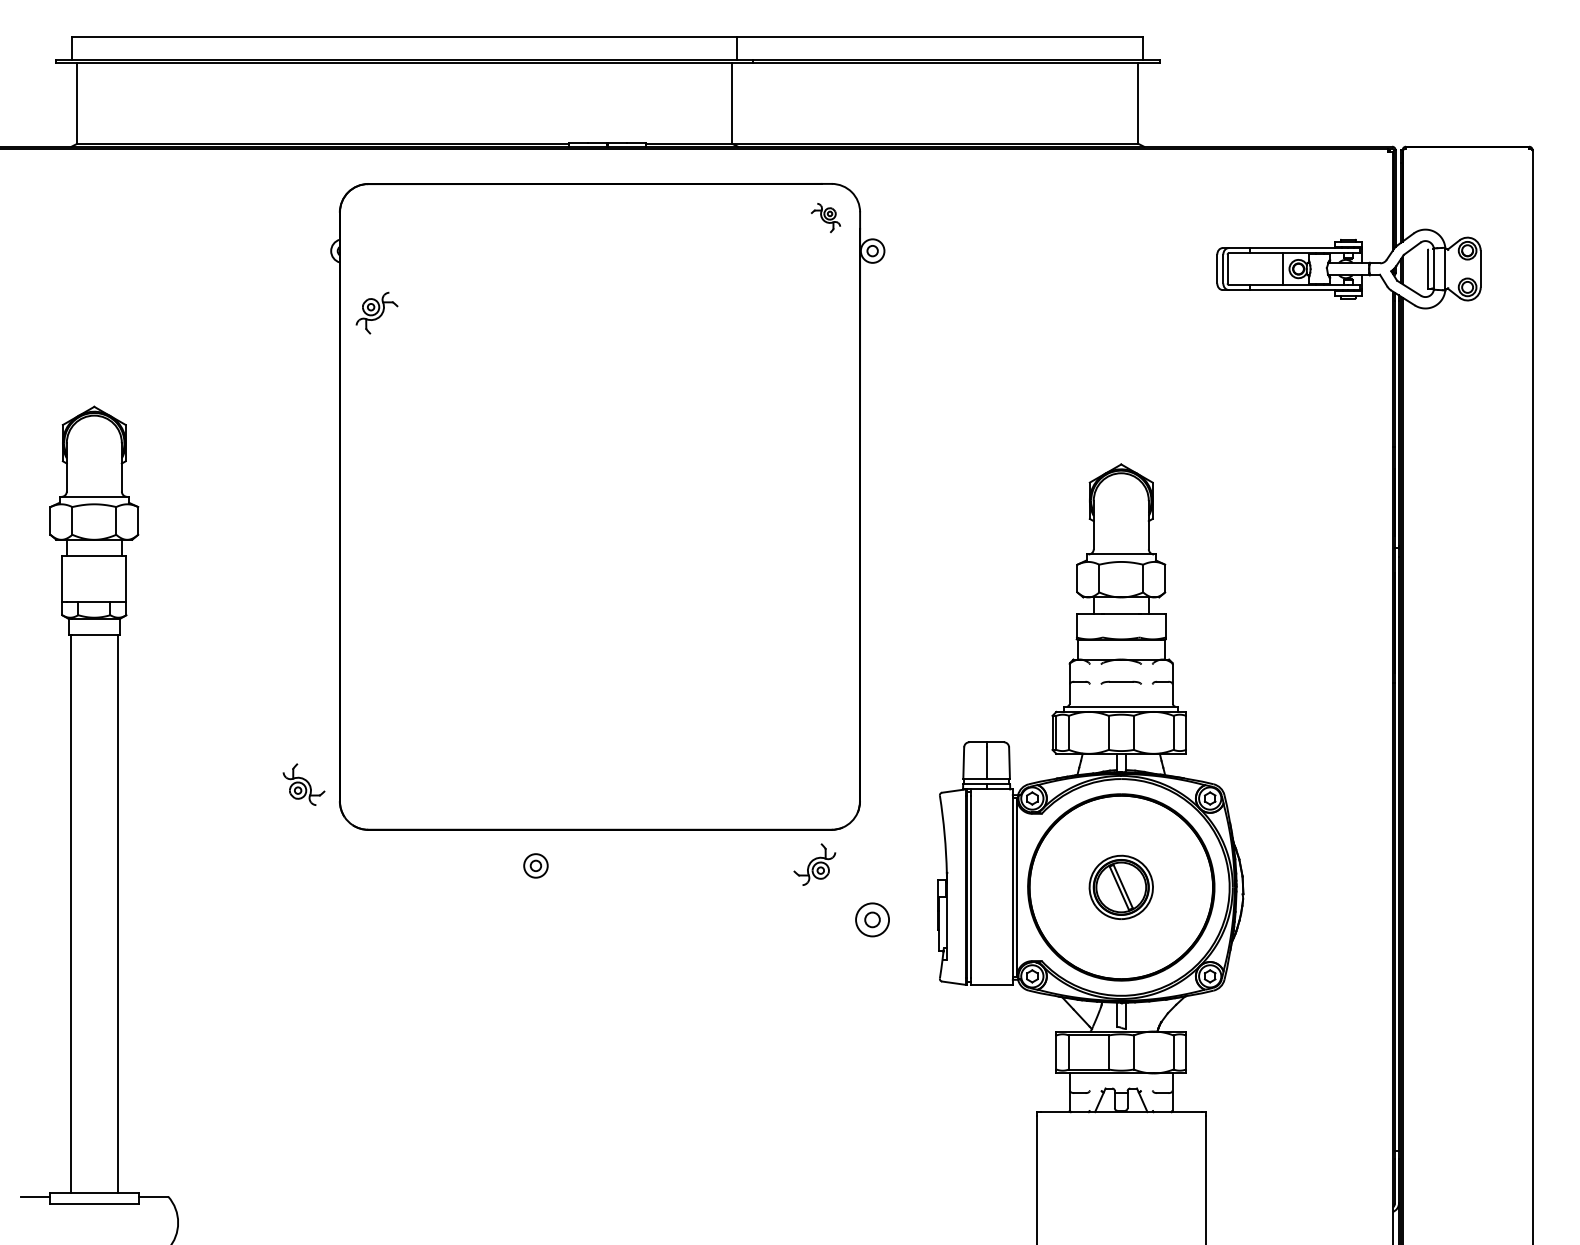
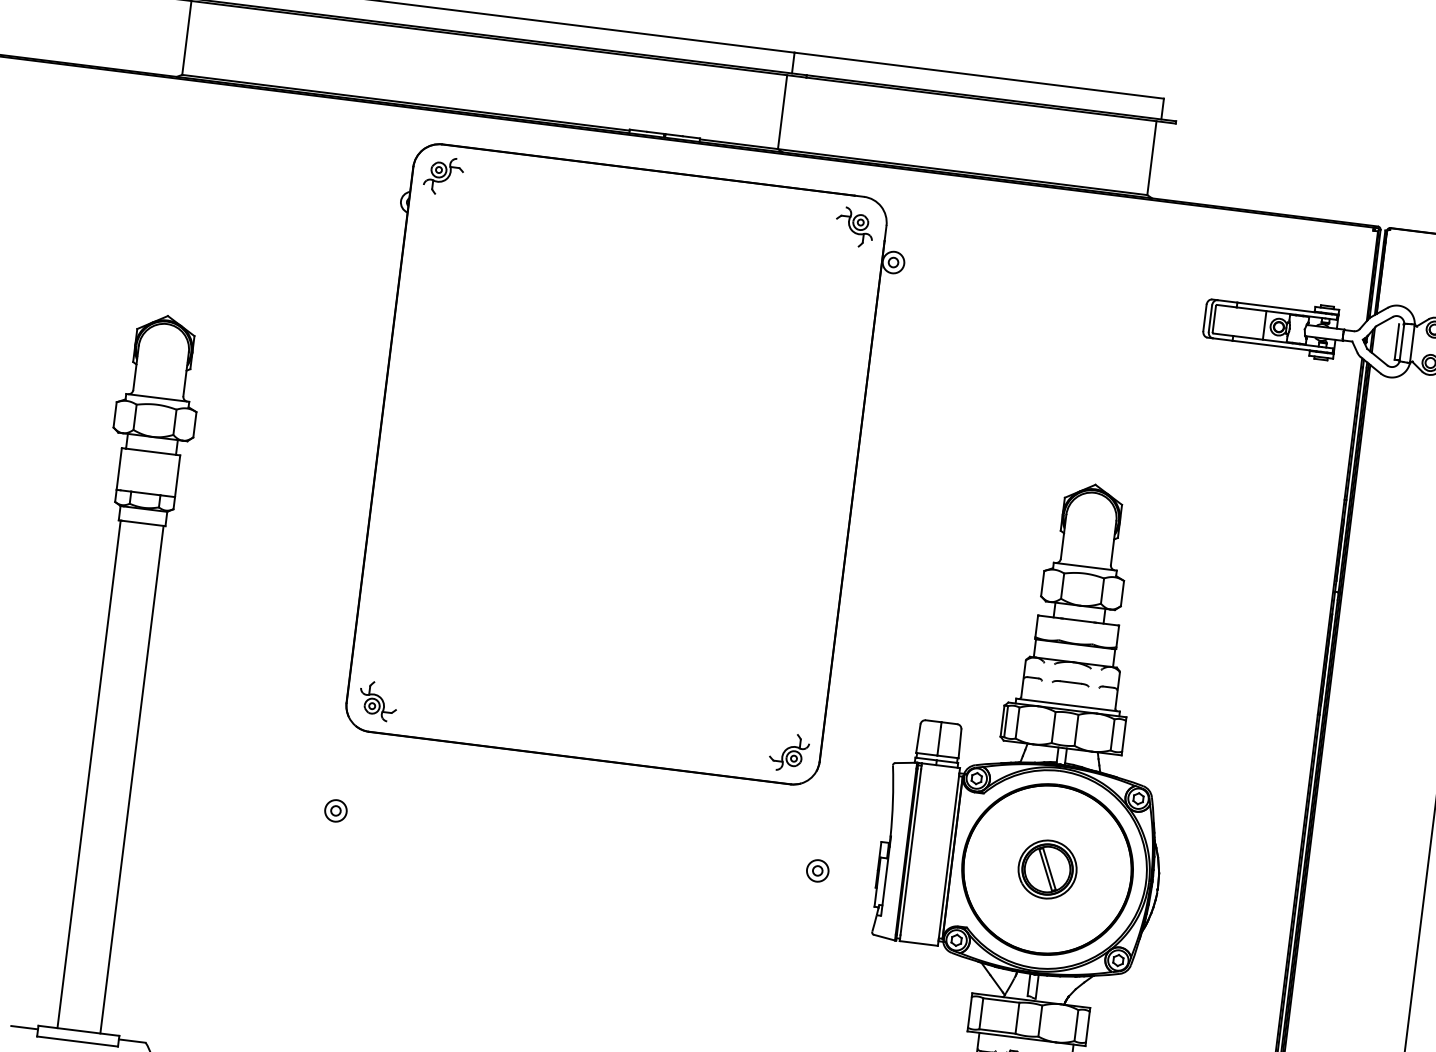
part: (825, 217) -> (854, 226), size x1.43
part: (376, 312) -> (443, 175), moved
part: (303, 784) -> (377, 701), moved
part: (814, 864) -> (788, 752), moved
part: (535, 865) -> (335, 810), moved
part: (872, 919) -> (817, 870), size x0.71

